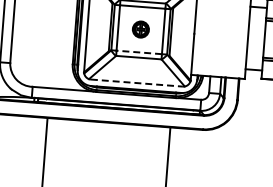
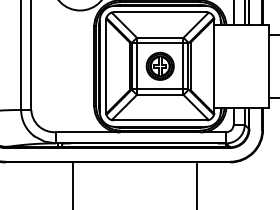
part: (140, 28) -> (159, 65), size x1.67
line: (139, 52) -> (160, 89), dashed -> solid
line: (137, 83) -> (160, 120), dashed -> solid

